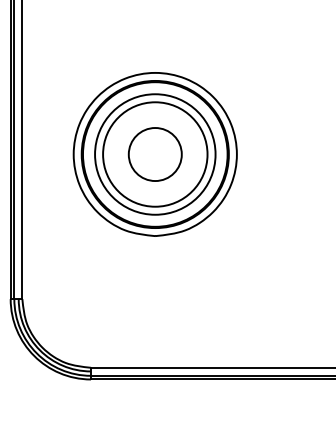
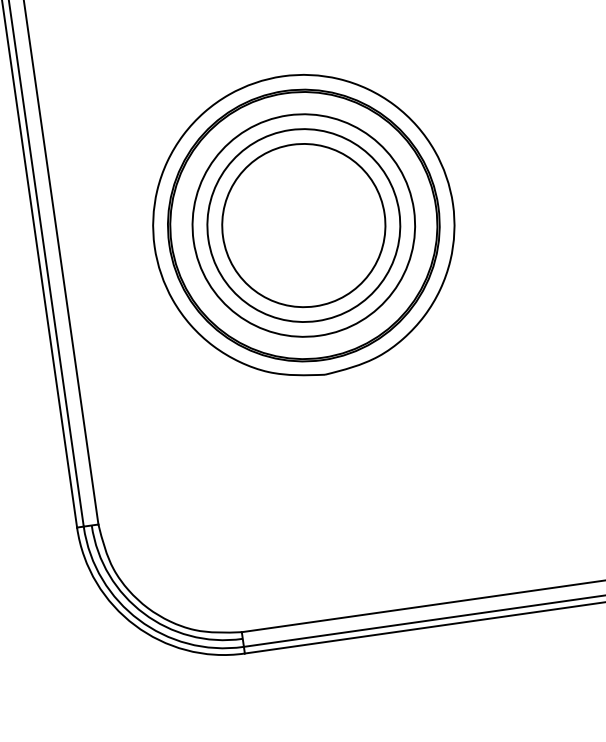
circle: (155, 154) -> (304, 225), size x1.67

